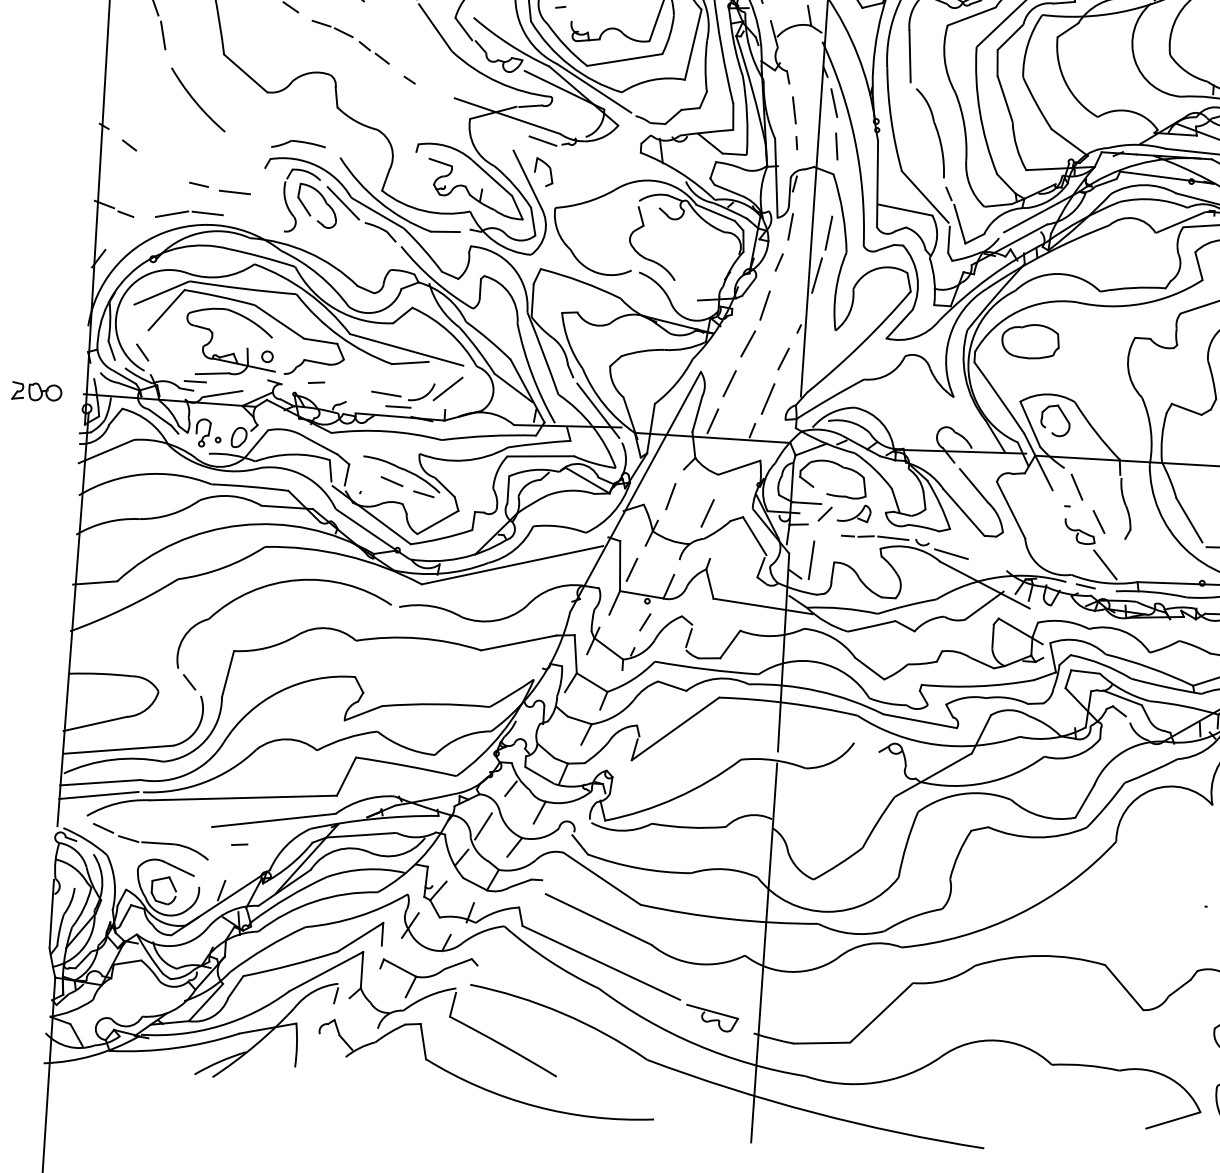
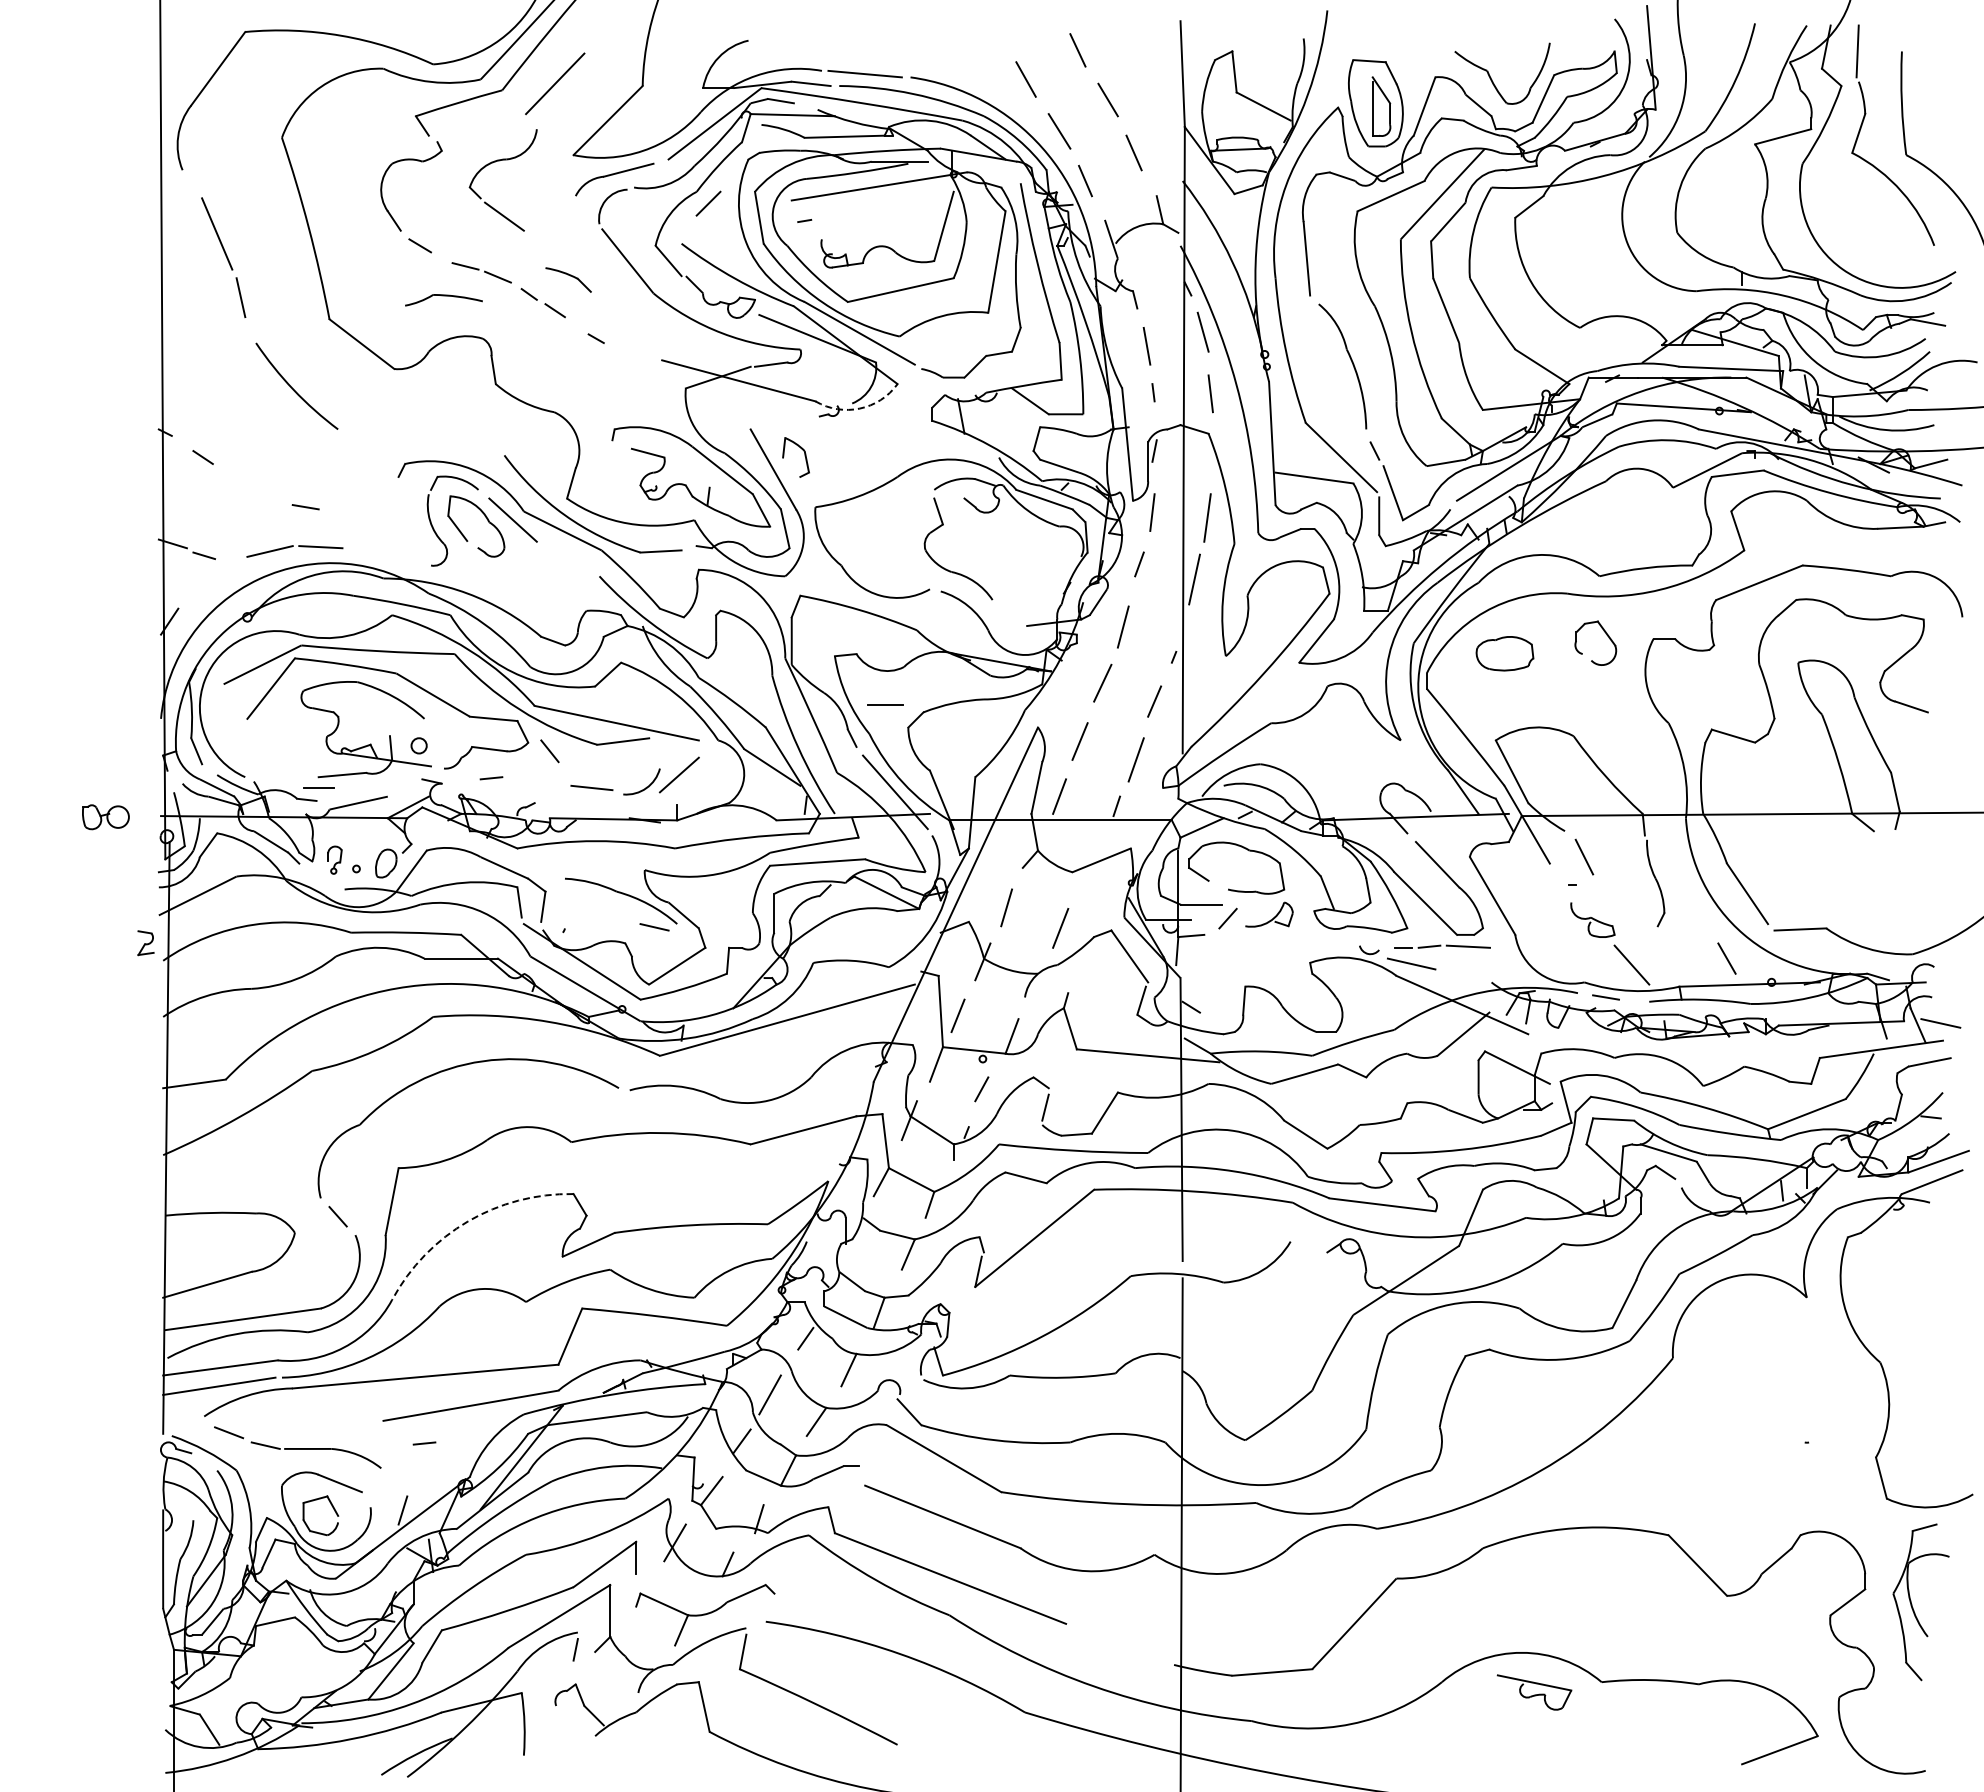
line: (542, 140) -> (791, 412), removed
arc: (590, 140) -> (859, 408), solid -> dashed
part: (298, 145) -> (443, 300), moved
line: (234, 192) -> (357, 514), removed
part: (380, 231) -> (568, 279), moved
part: (1030, 341) -> (1504, 653), size x0.7
line: (142, 352) -> (549, 751), moved
part: (17, 390) -> (145, 943), moved
line: (398, 406) -> (885, 704), moved
part: (1063, 415) -> (1606, 635), moved
part: (203, 432) -> (334, 859), size x0.7
line: (392, 481) -> (608, 911), removed
line: (1098, 521) -> (1726, 958), moved
part: (875, 536) -> (1442, 946), moved
line: (811, 560) -> (1212, 985), removed
arc: (279, 691) -> (467, 1221), solid -> dashed
part: (712, 1018) -> (1534, 1692), moved

